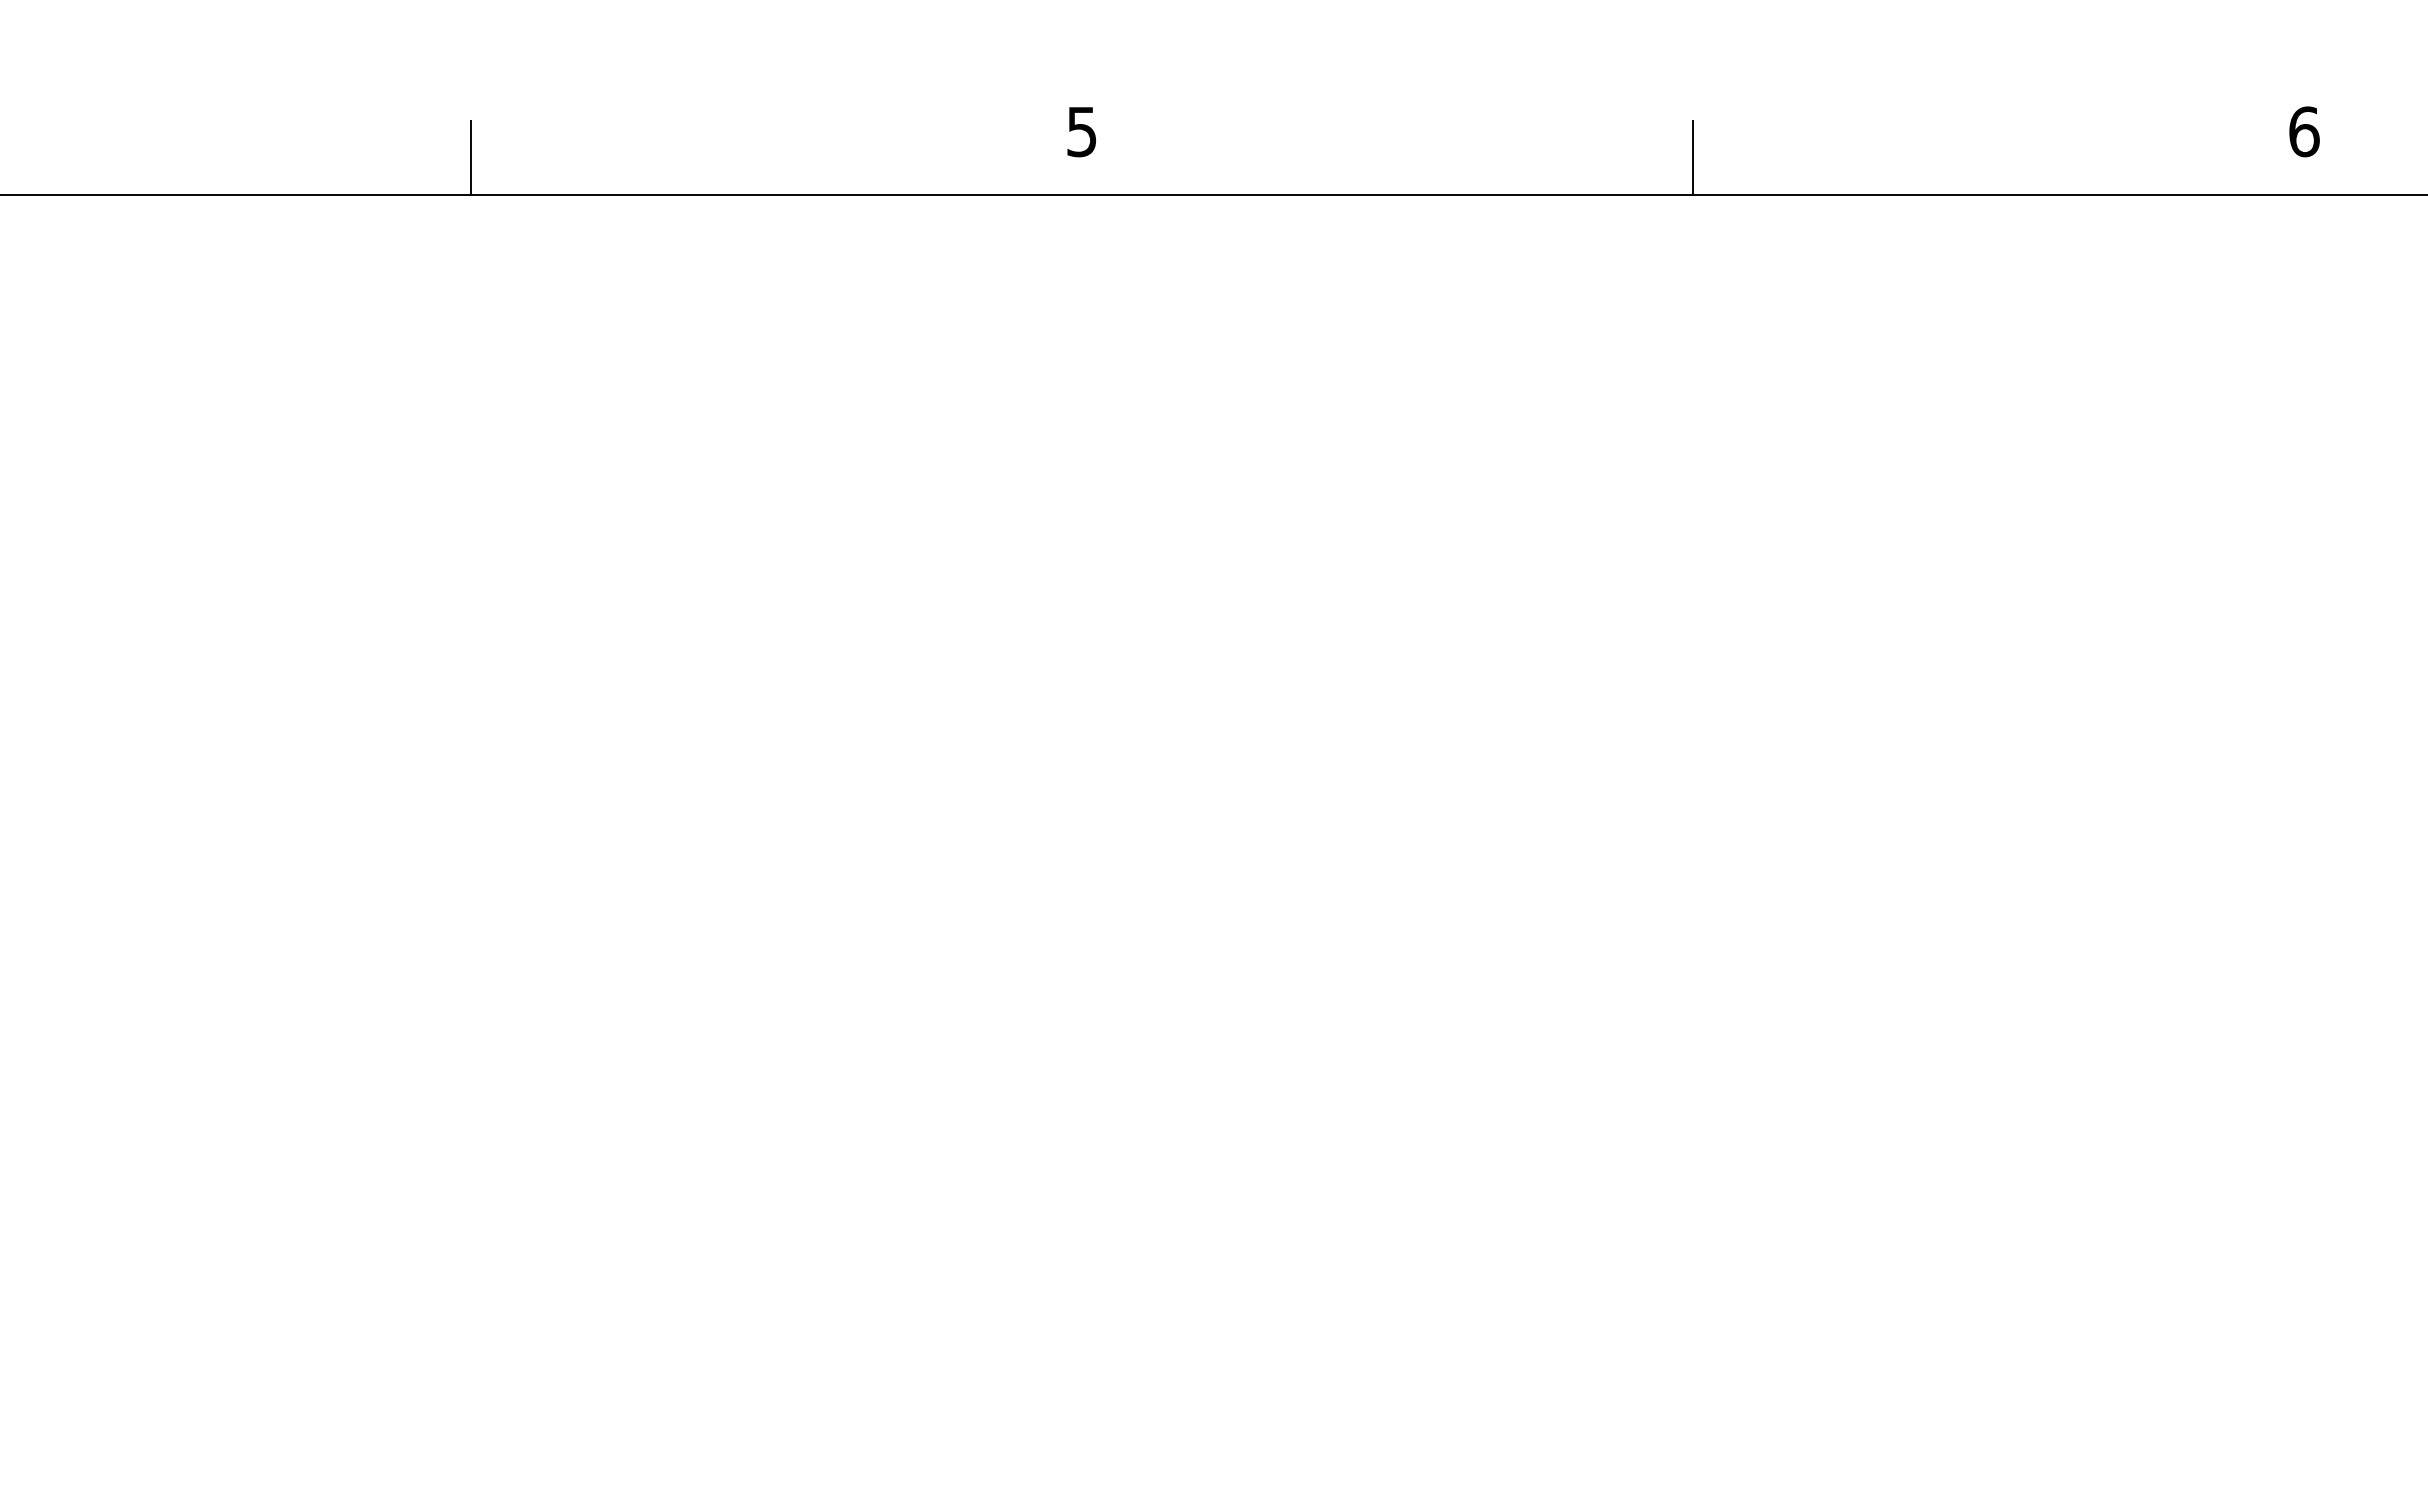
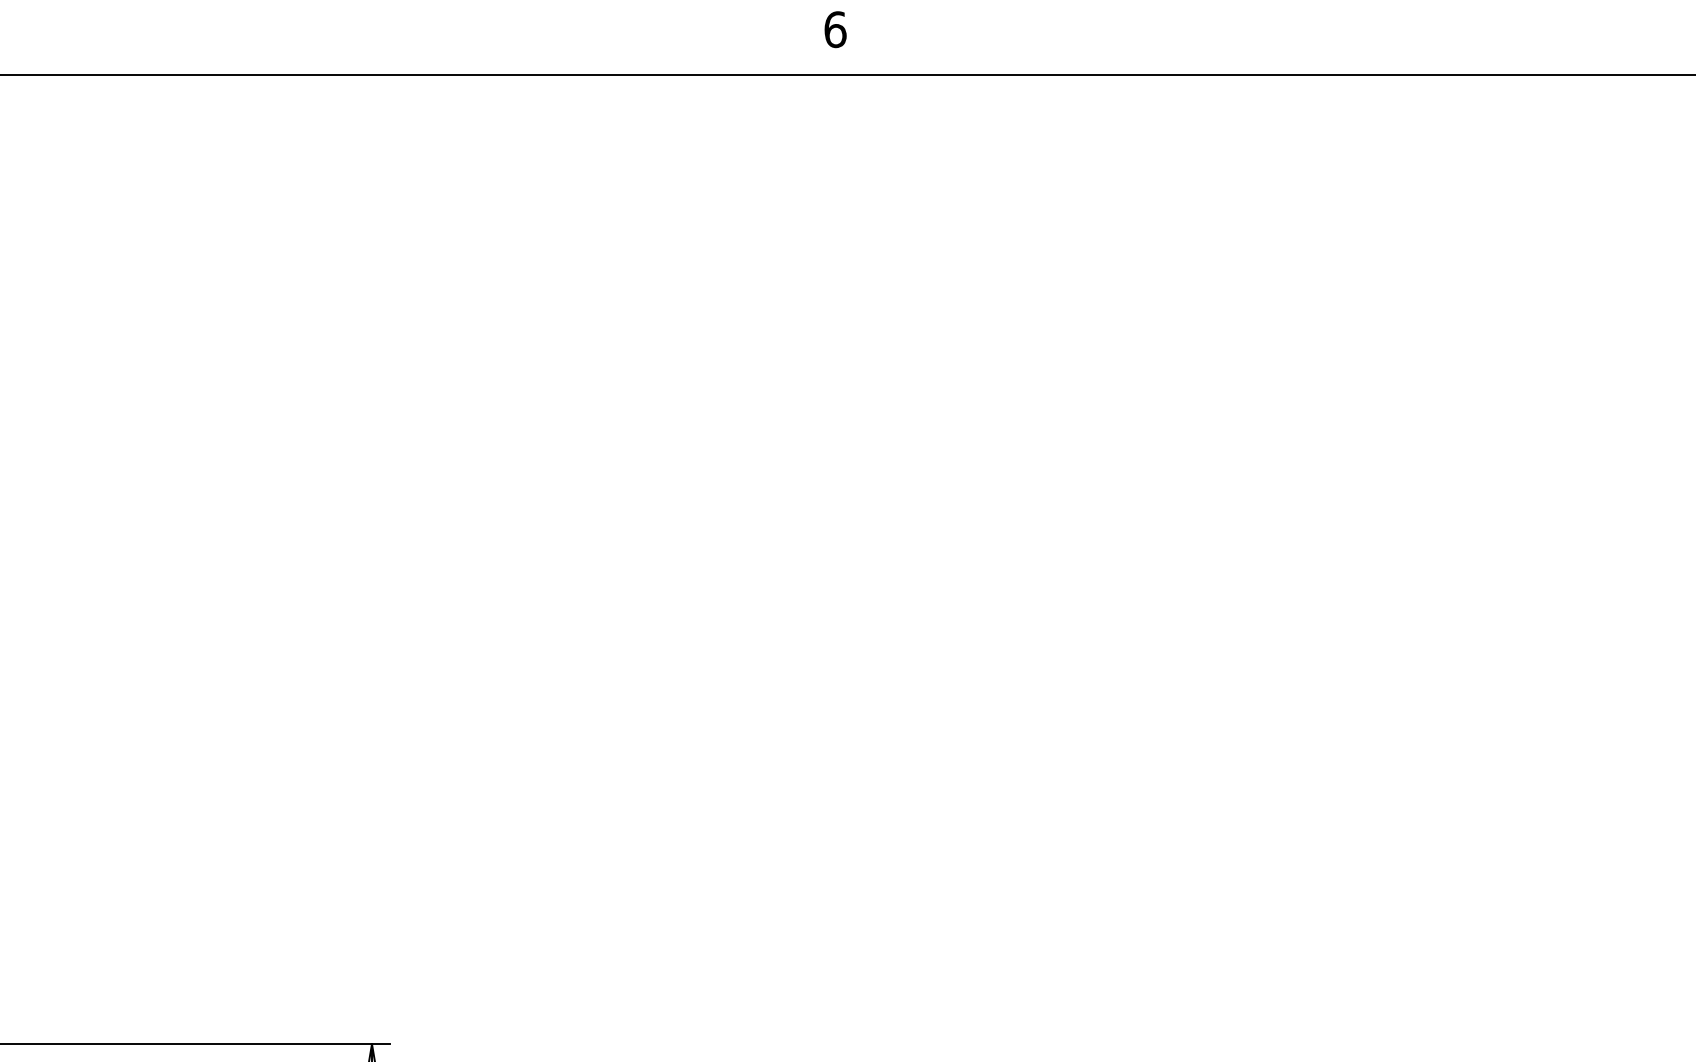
text: (1082, 131) -> (835, 29), 5 -> 6
line: (470, 158) -> (392, 49), removed
line: (1693, 158) -> (1278, 49), removed

